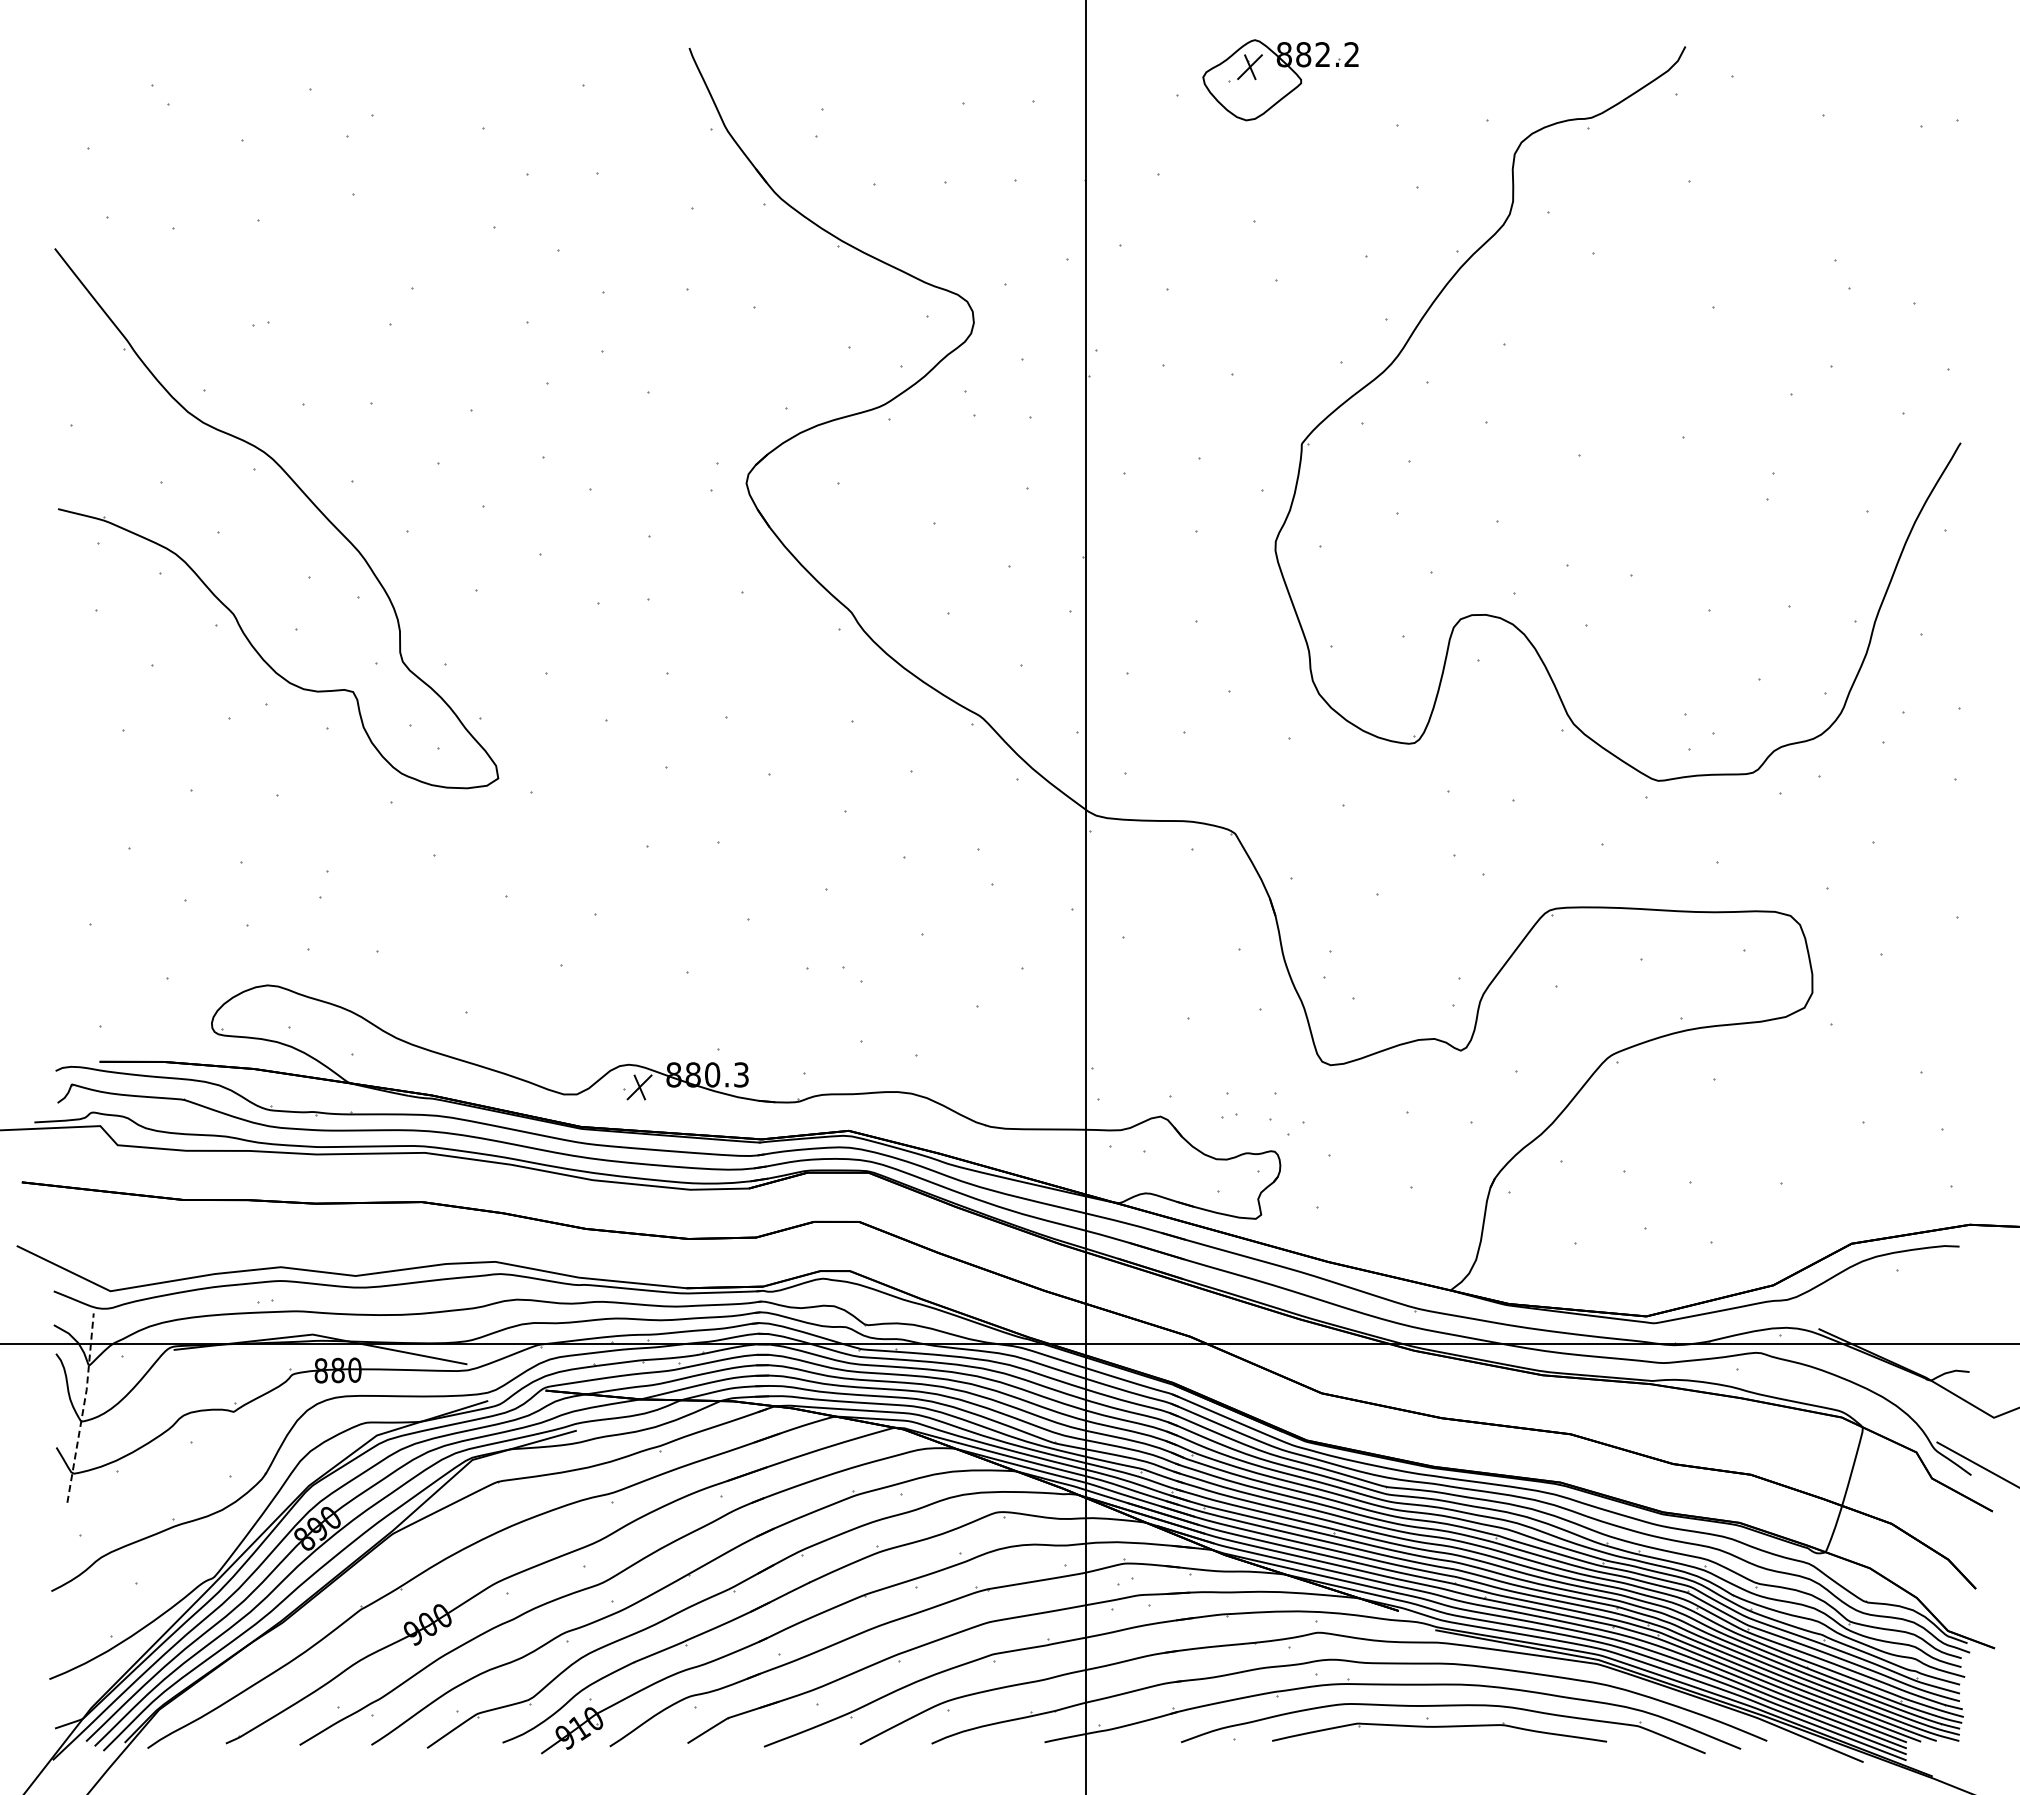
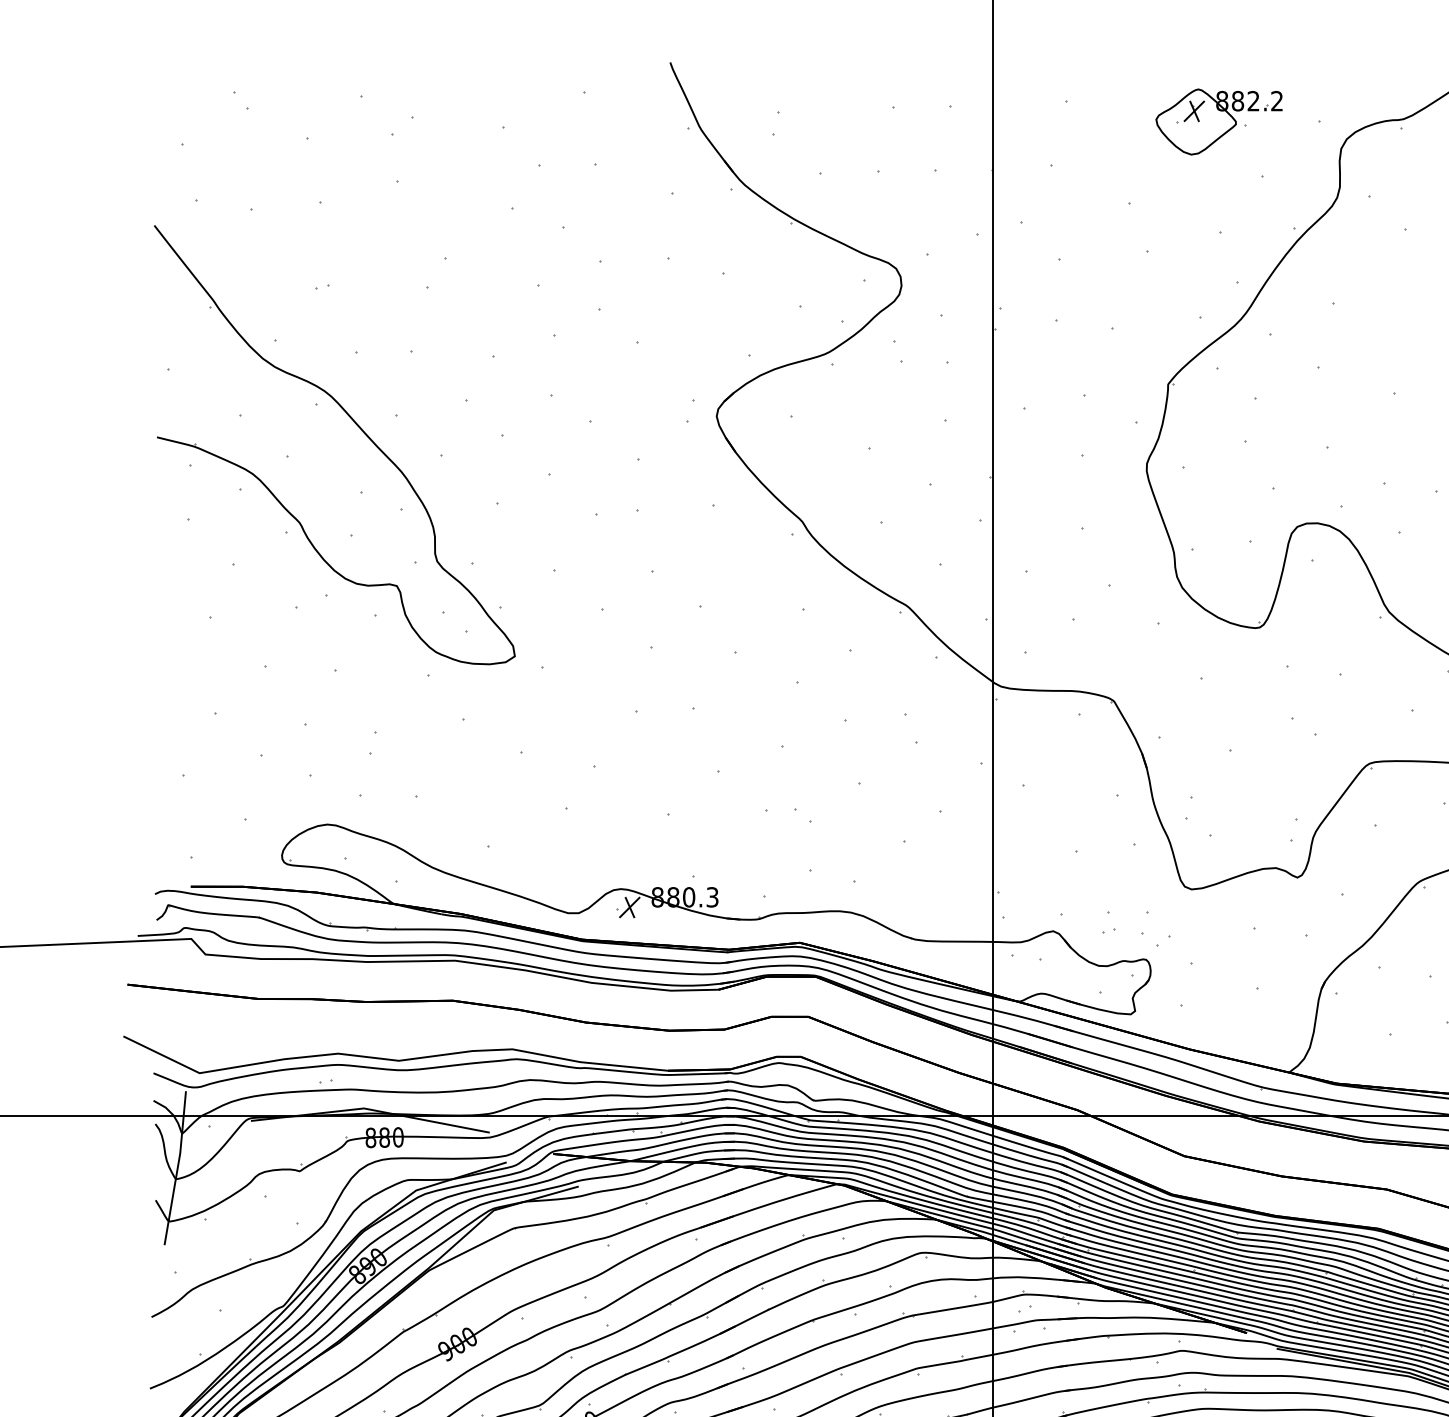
part: (1280, 80) -> (1219, 122), moved
line: (83, 1407) -> (177, 1167), dashed -> solid

